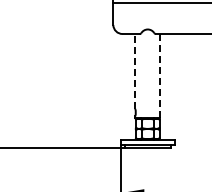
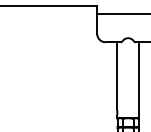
line: (135, 70) -> (117, 74), dashed -> solid
line: (160, 76) -> (139, 80), dashed -> solid

